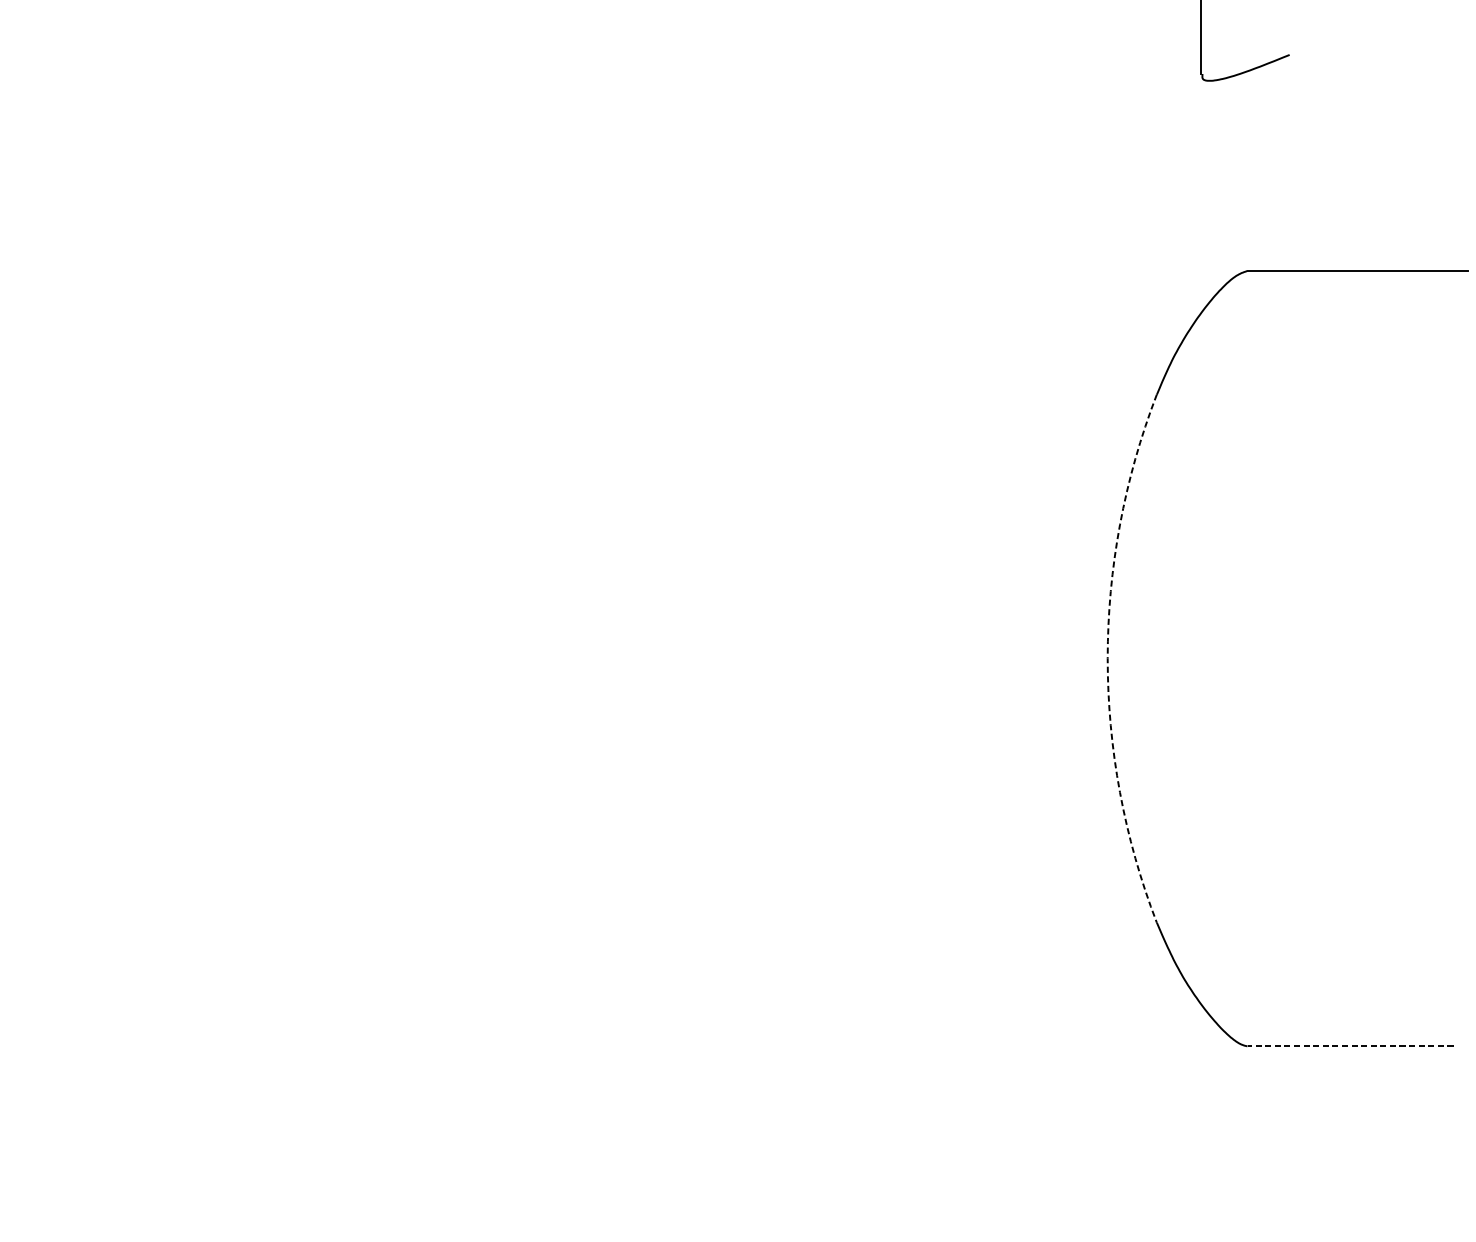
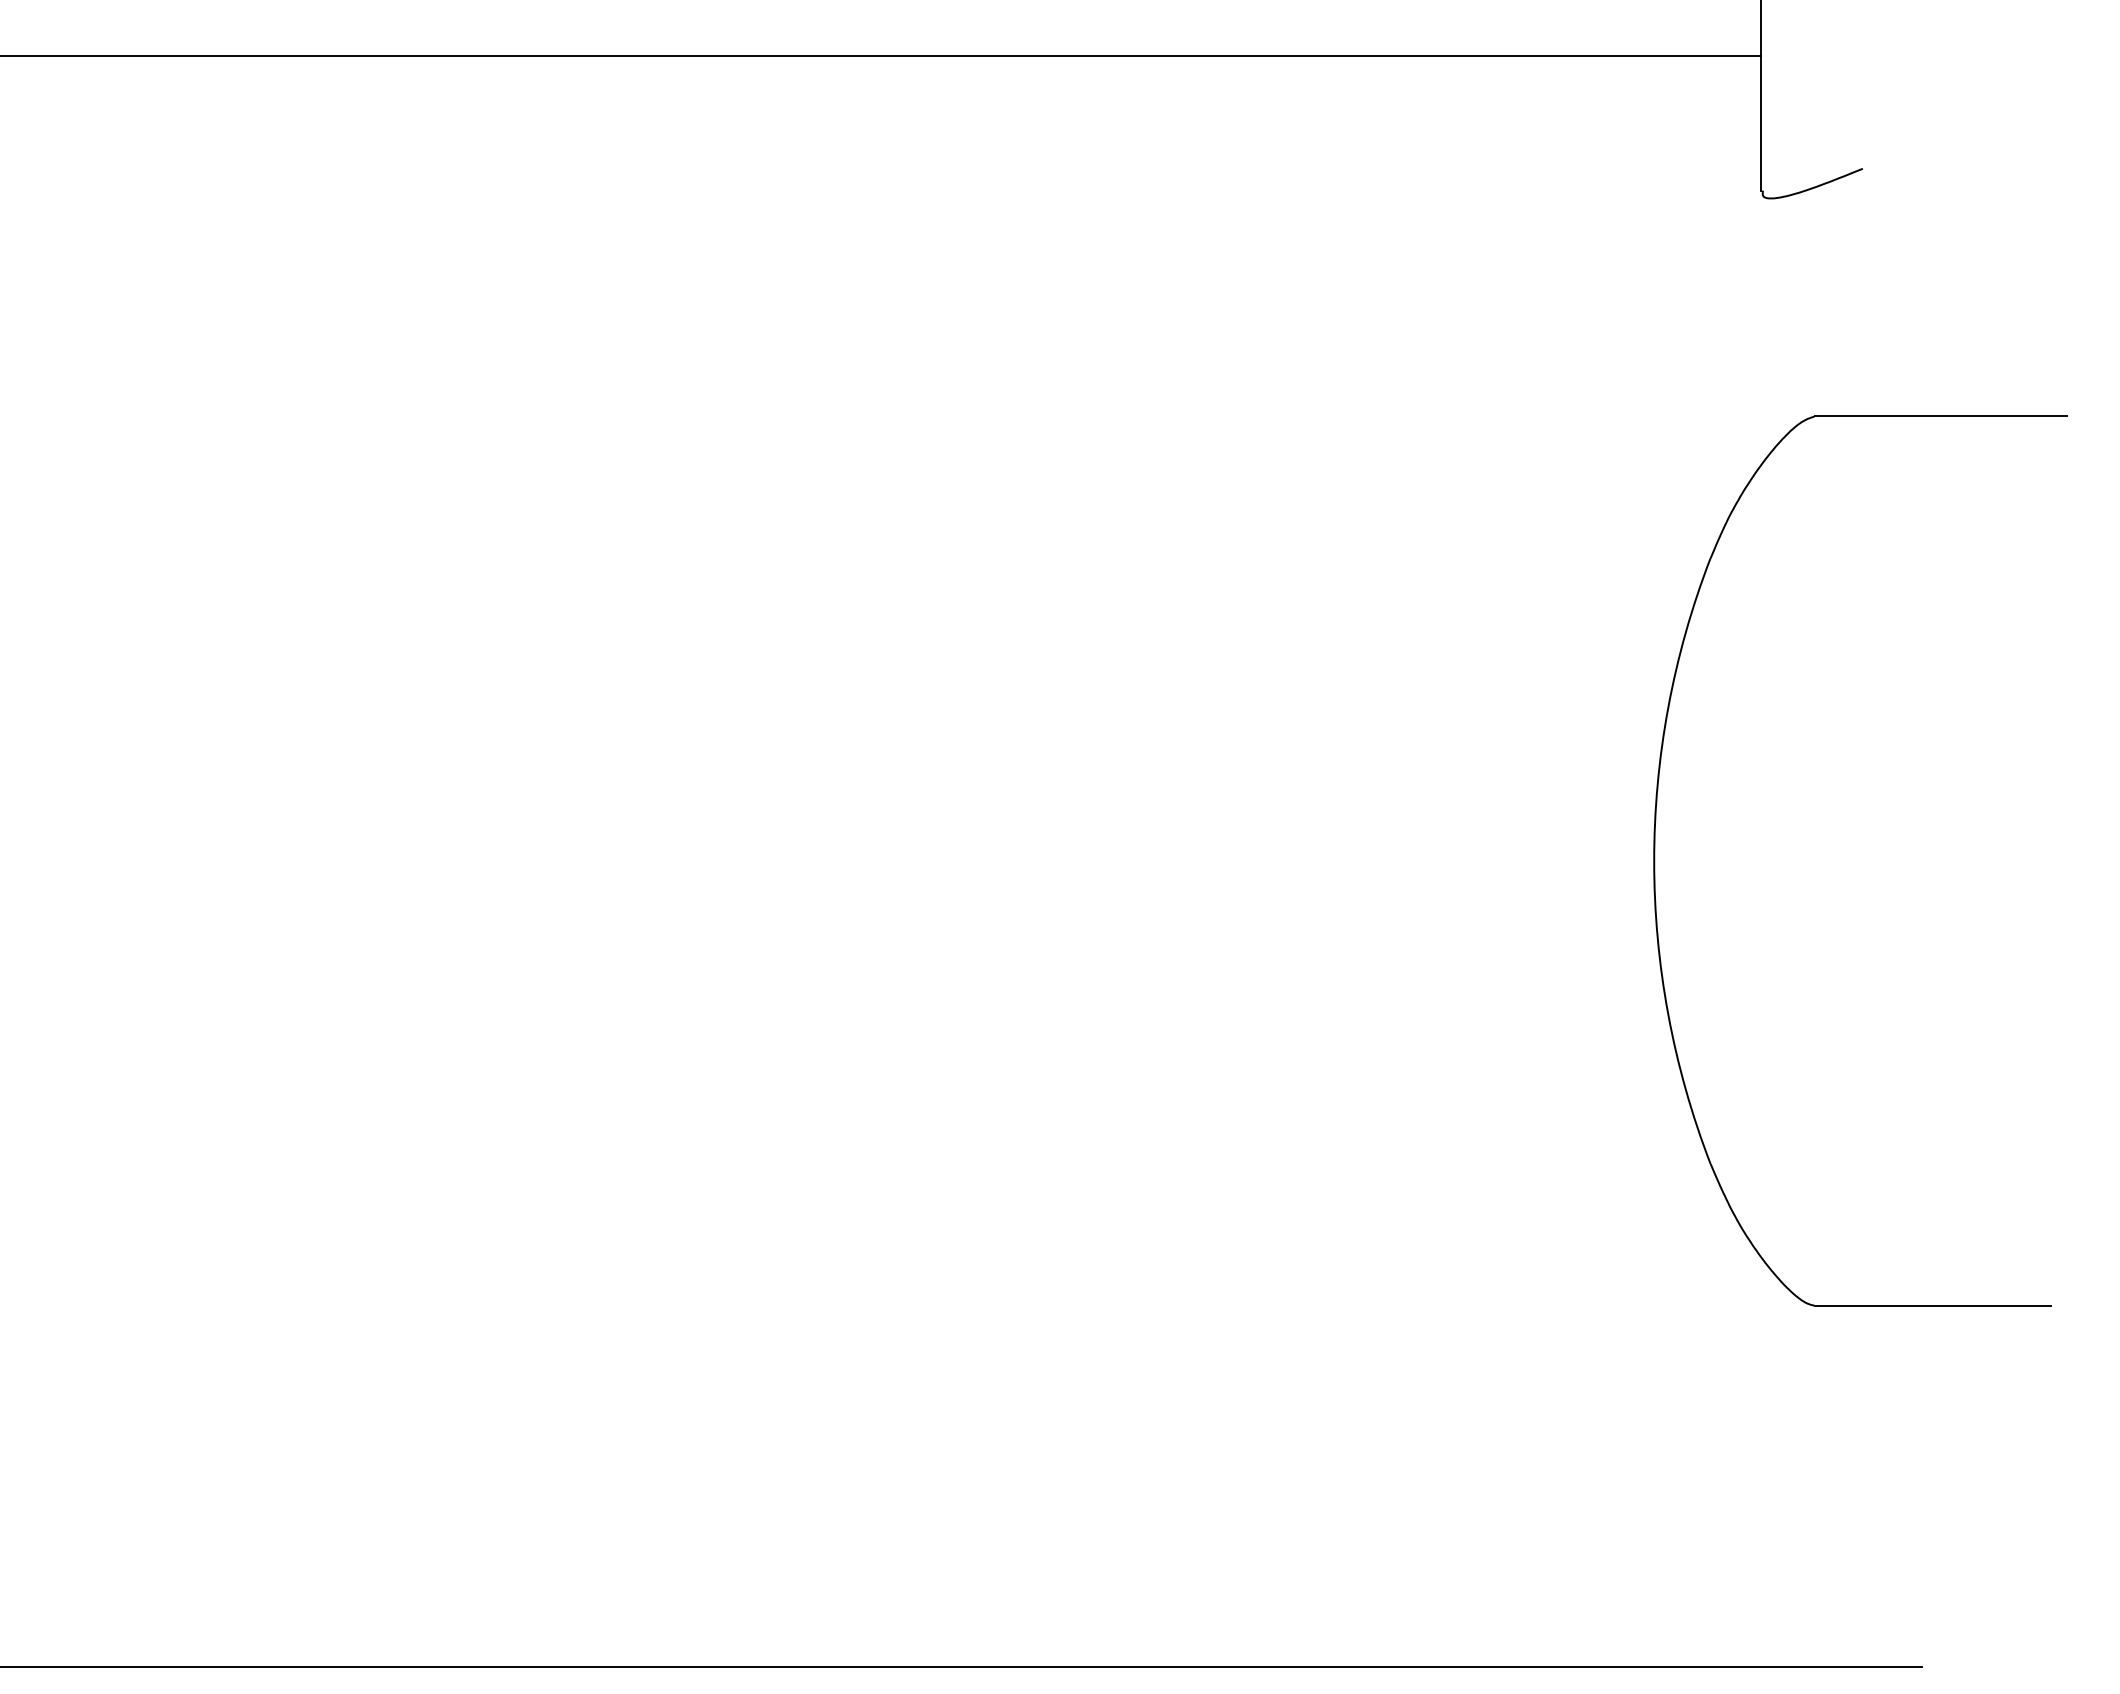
arc: (1107, 659) -> (1654, 861), dashed -> solid
line: (1350, 1046) -> (1932, 1305), dashed -> solid

